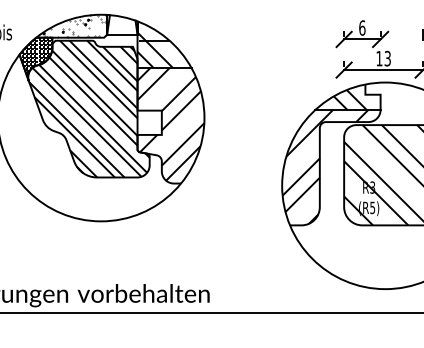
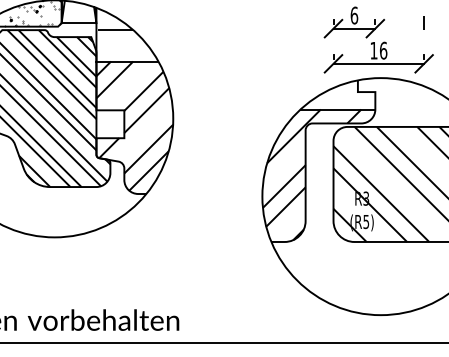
hatch: (155, 50) -> (117, 41), removed
text: (387, 58) -> (383, 50), 13 -> 16
hatch: (349, 99) -> (339, 97), removed

